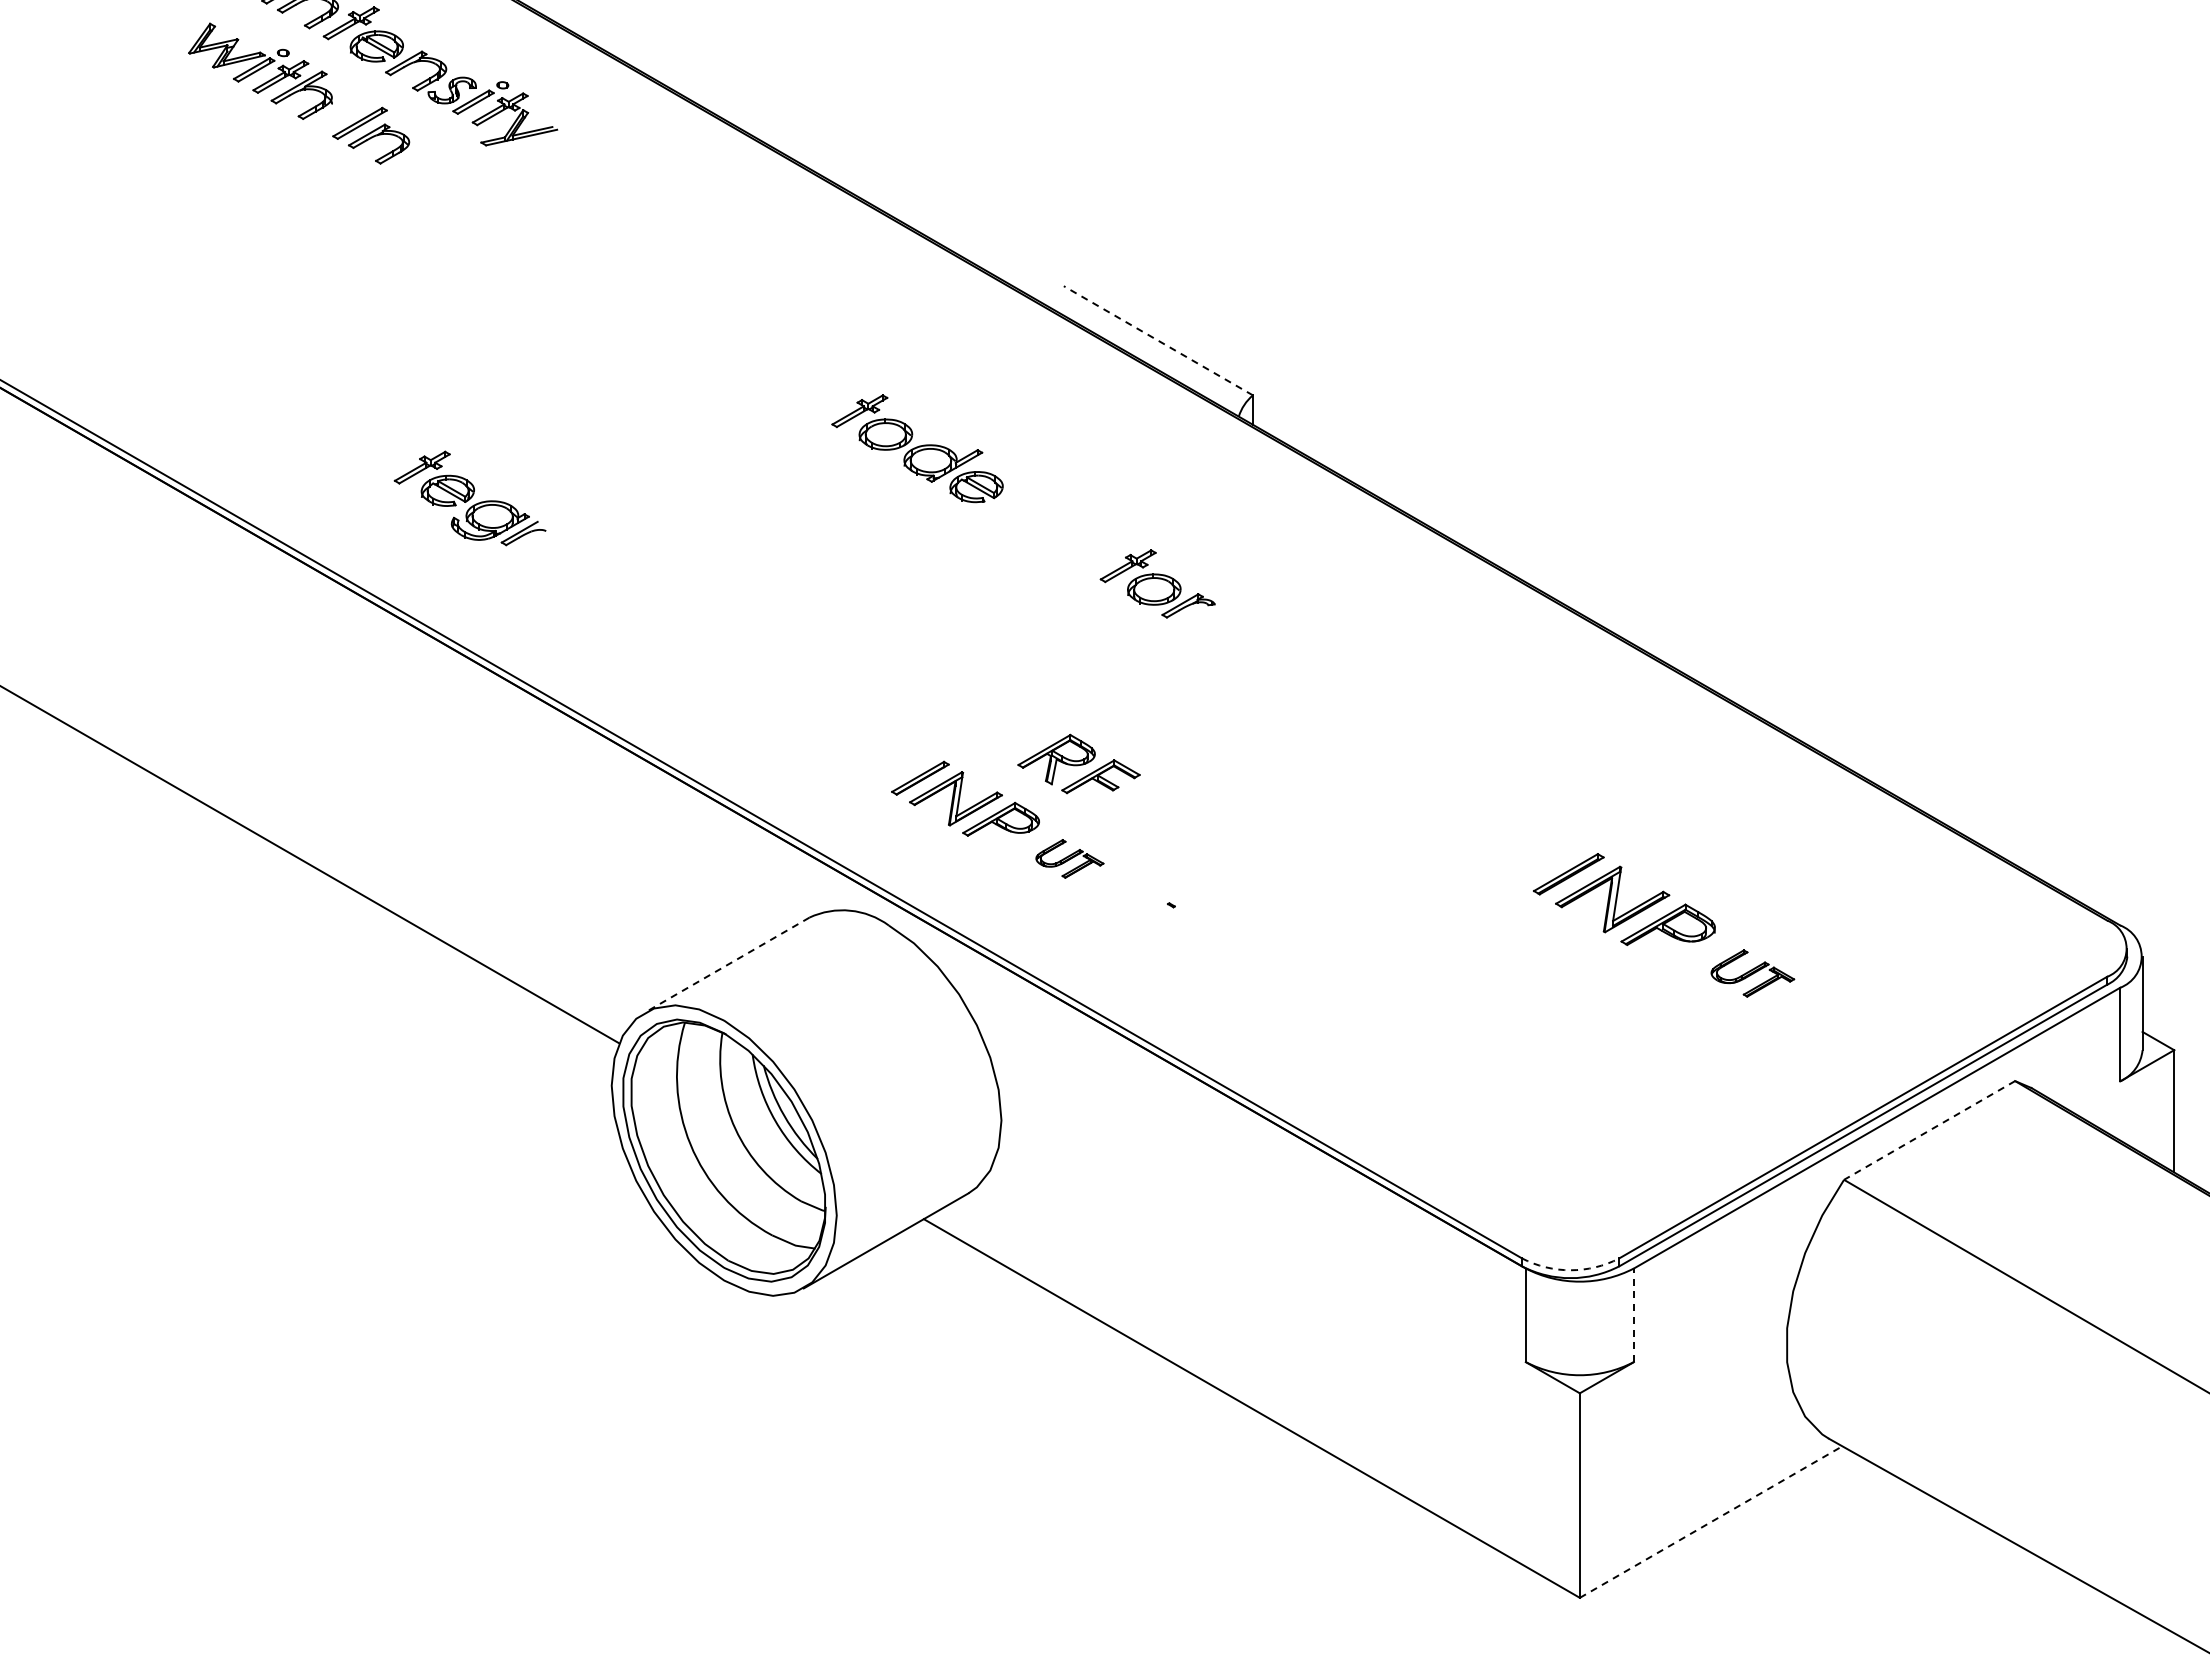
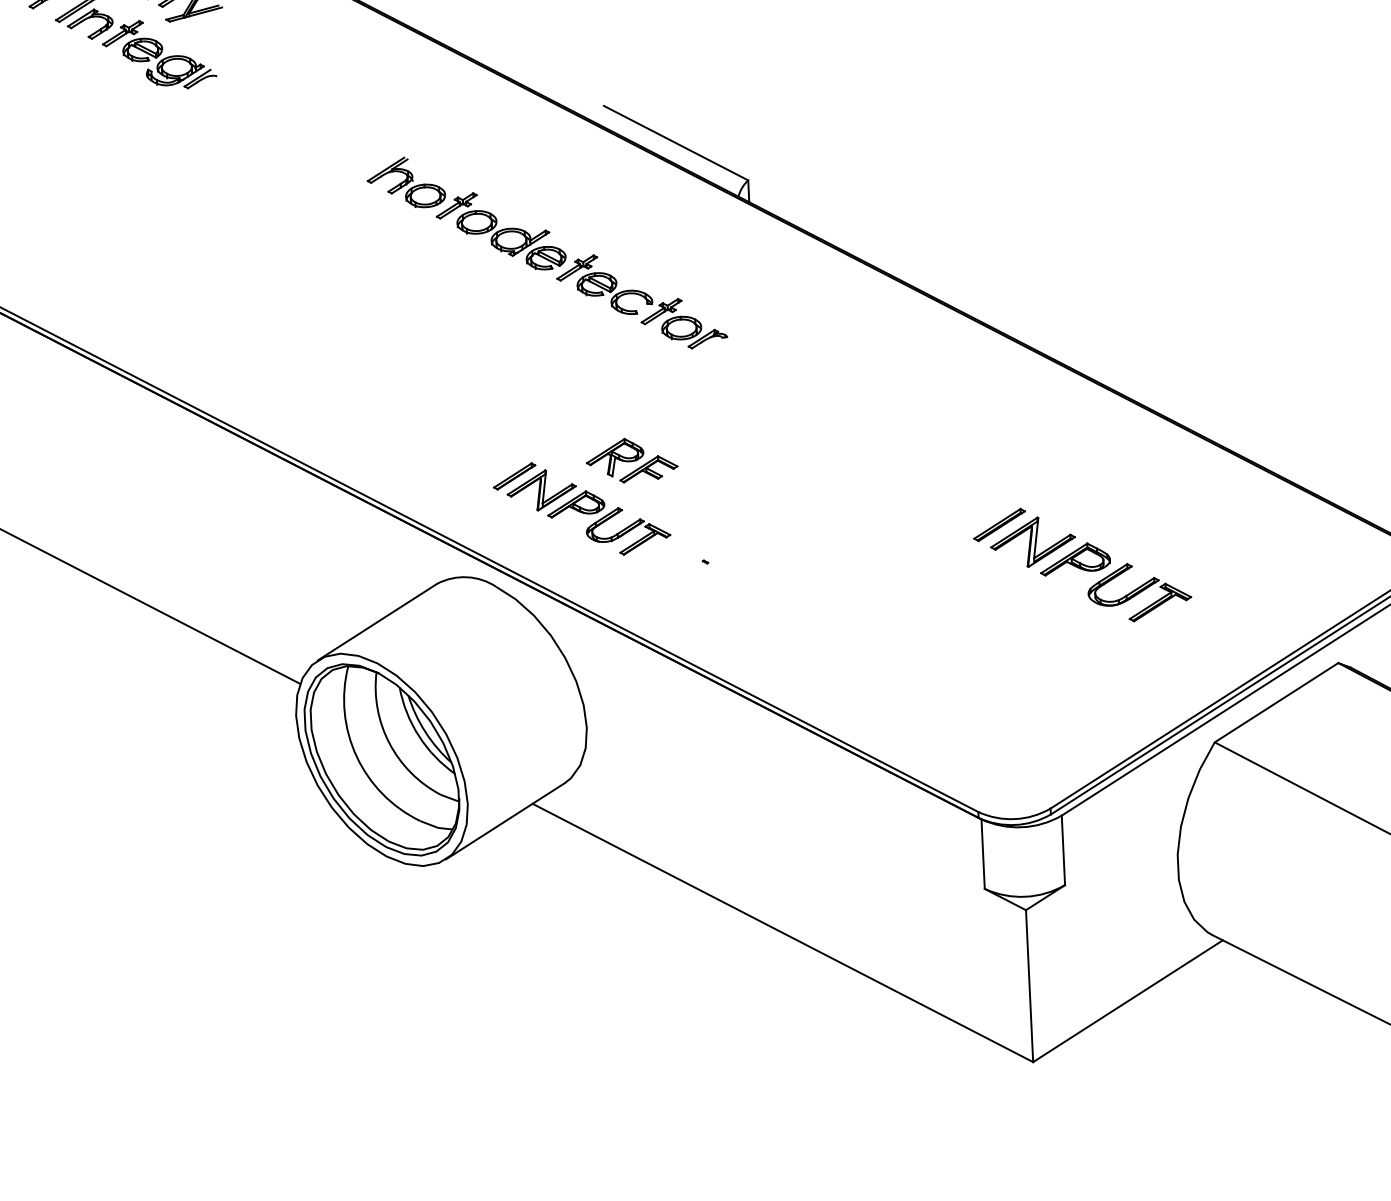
line: (1157, 340) -> (675, 142), dashed -> solid
part: (792, 376) -> (405, 182), added
part: (469, 498) -> (159, 54), moved
part: (1053, 526) -> (604, 284), added
part: (1069, 858) -> (628, 530), size x1.67
line: (726, 965) -> (377, 622), dashed -> solid
part: (1752, 973) -> (1139, 592), size x1.67
line: (1929, 1130) -> (1276, 702), dashed -> solid
arc: (1570, 1270) -> (1014, 819), dashed -> solid
line: (1633, 1315) -> (1063, 850), dashed -> solid
line: (1711, 1522) -> (1128, 1001), dashed -> solid

